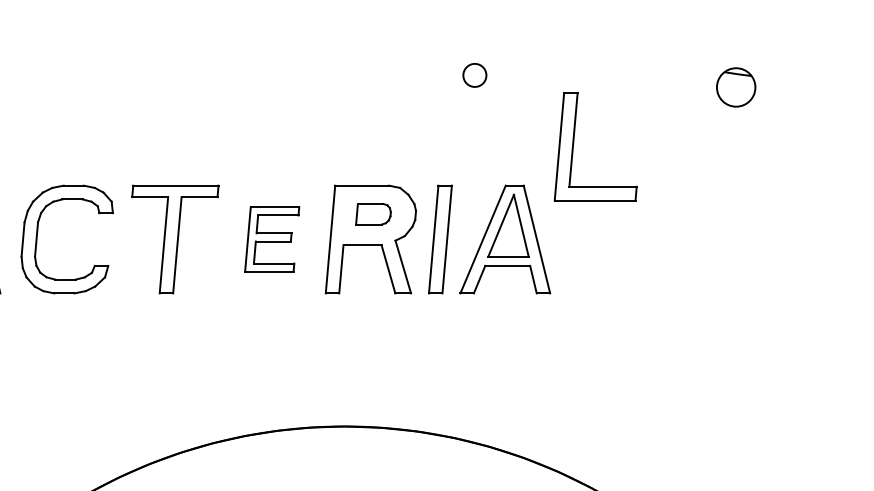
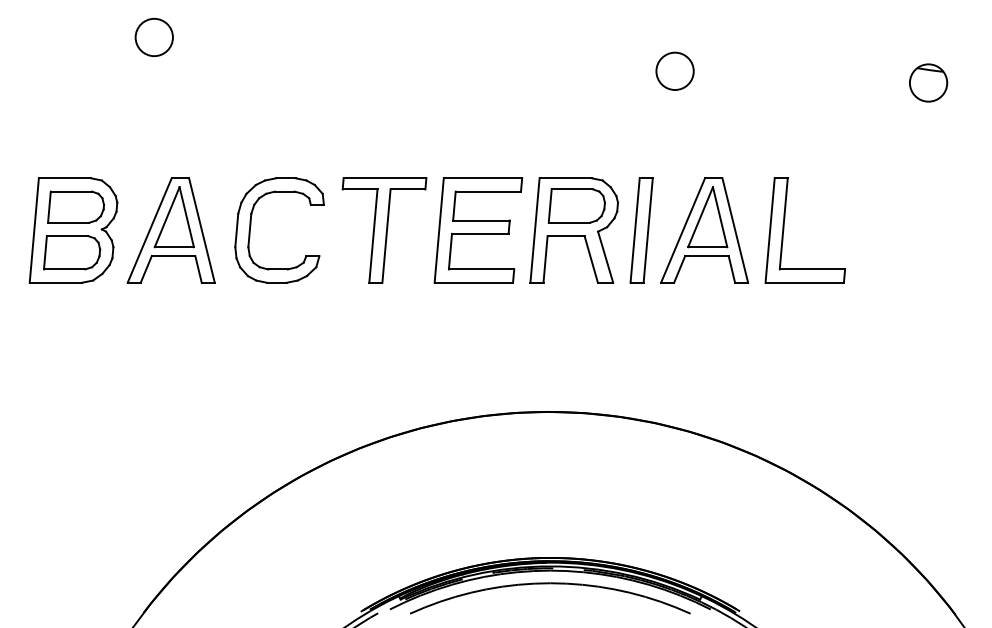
circle: (474, 75) -> (674, 71), size x1.67
part: (574, 146) -> (784, 230), moved
part: (373, 213) -> (576, 205), size x1.67
part: (272, 239) -> (478, 230), size x1.67

